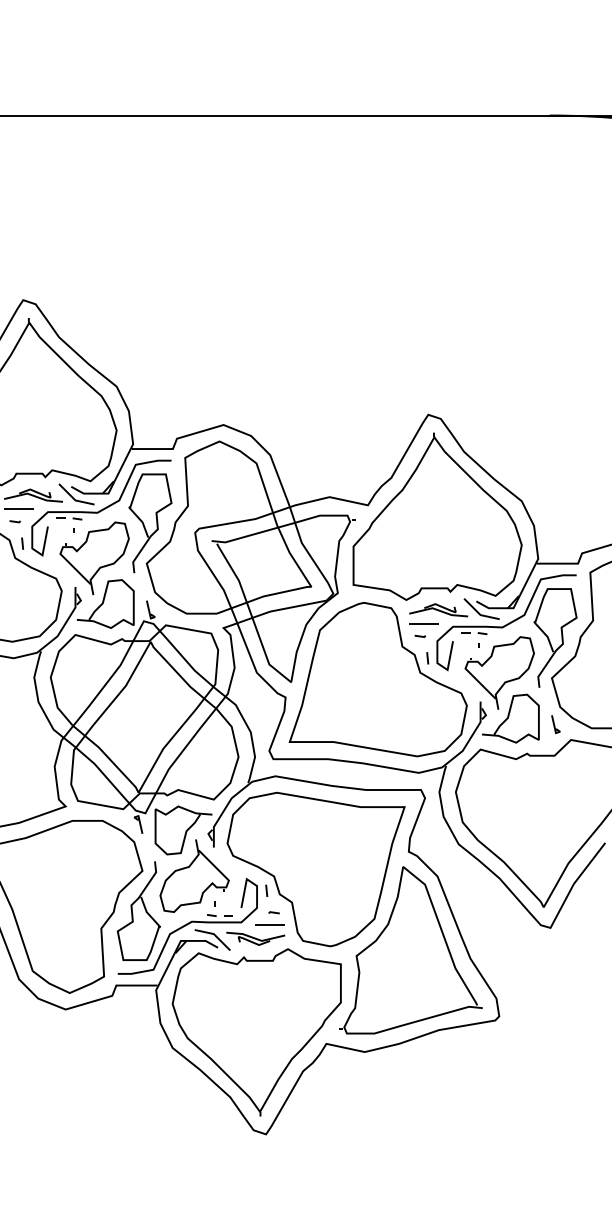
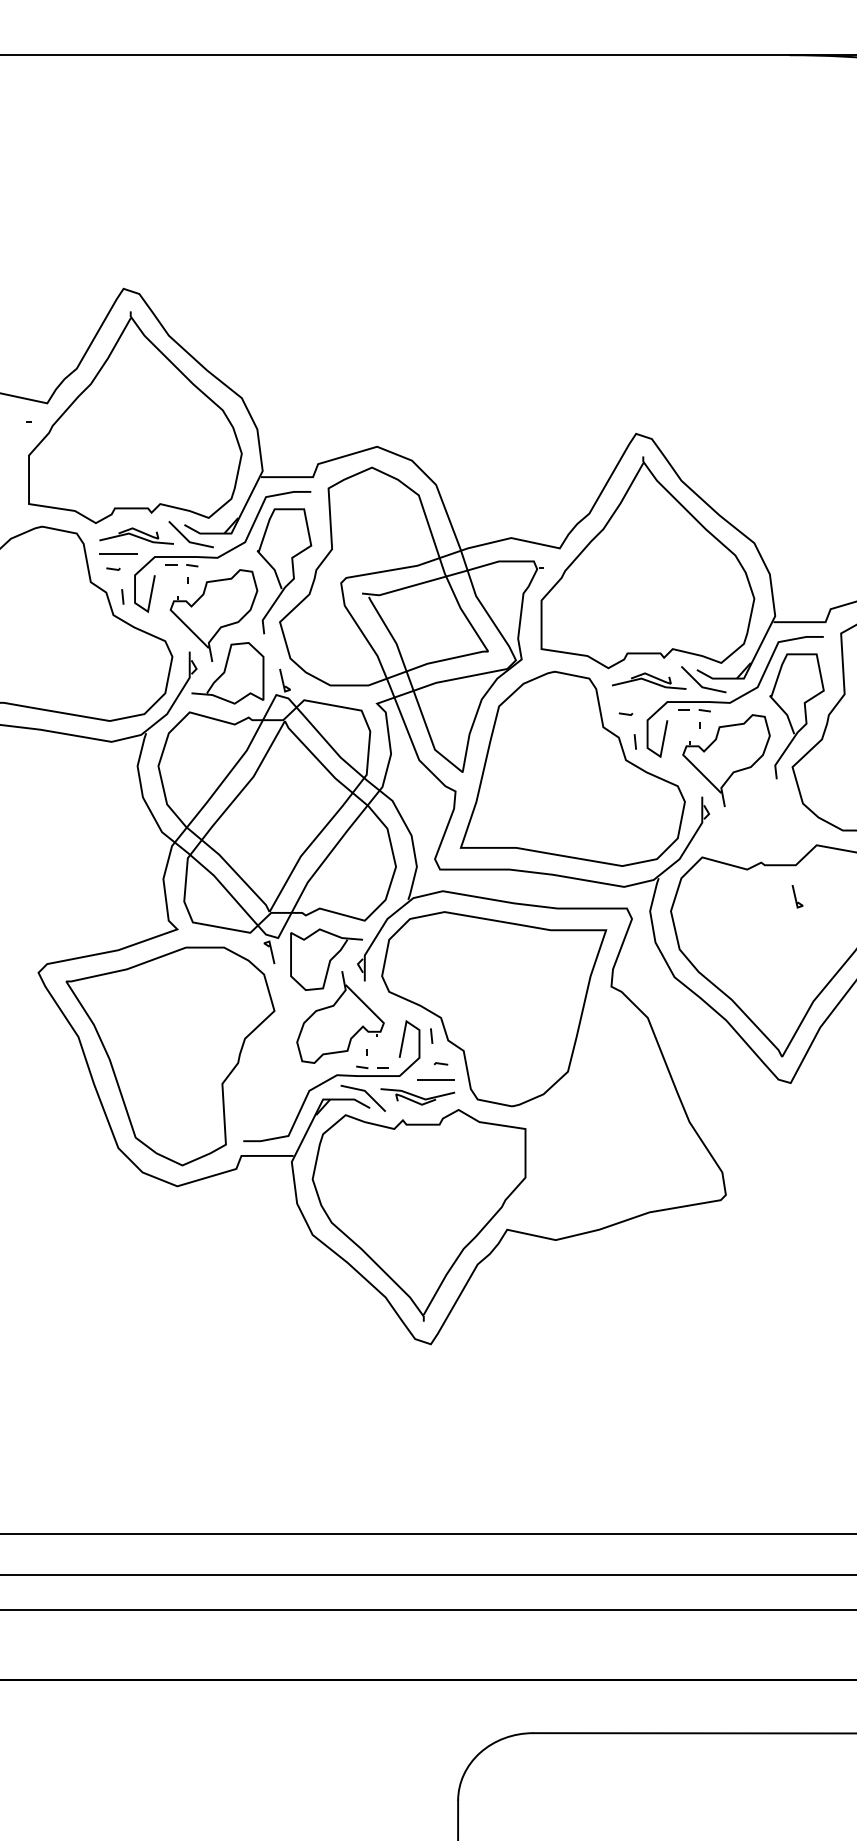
line: (423, 623) -> (630, 698), removed
curve: (508, 718) -> (737, 818), removed
line: (555, 724) -> (796, 896), moved
curve: (133, 911) -> (262, 1062), removed
part: (410, 950) -> (613, 1111), removed

